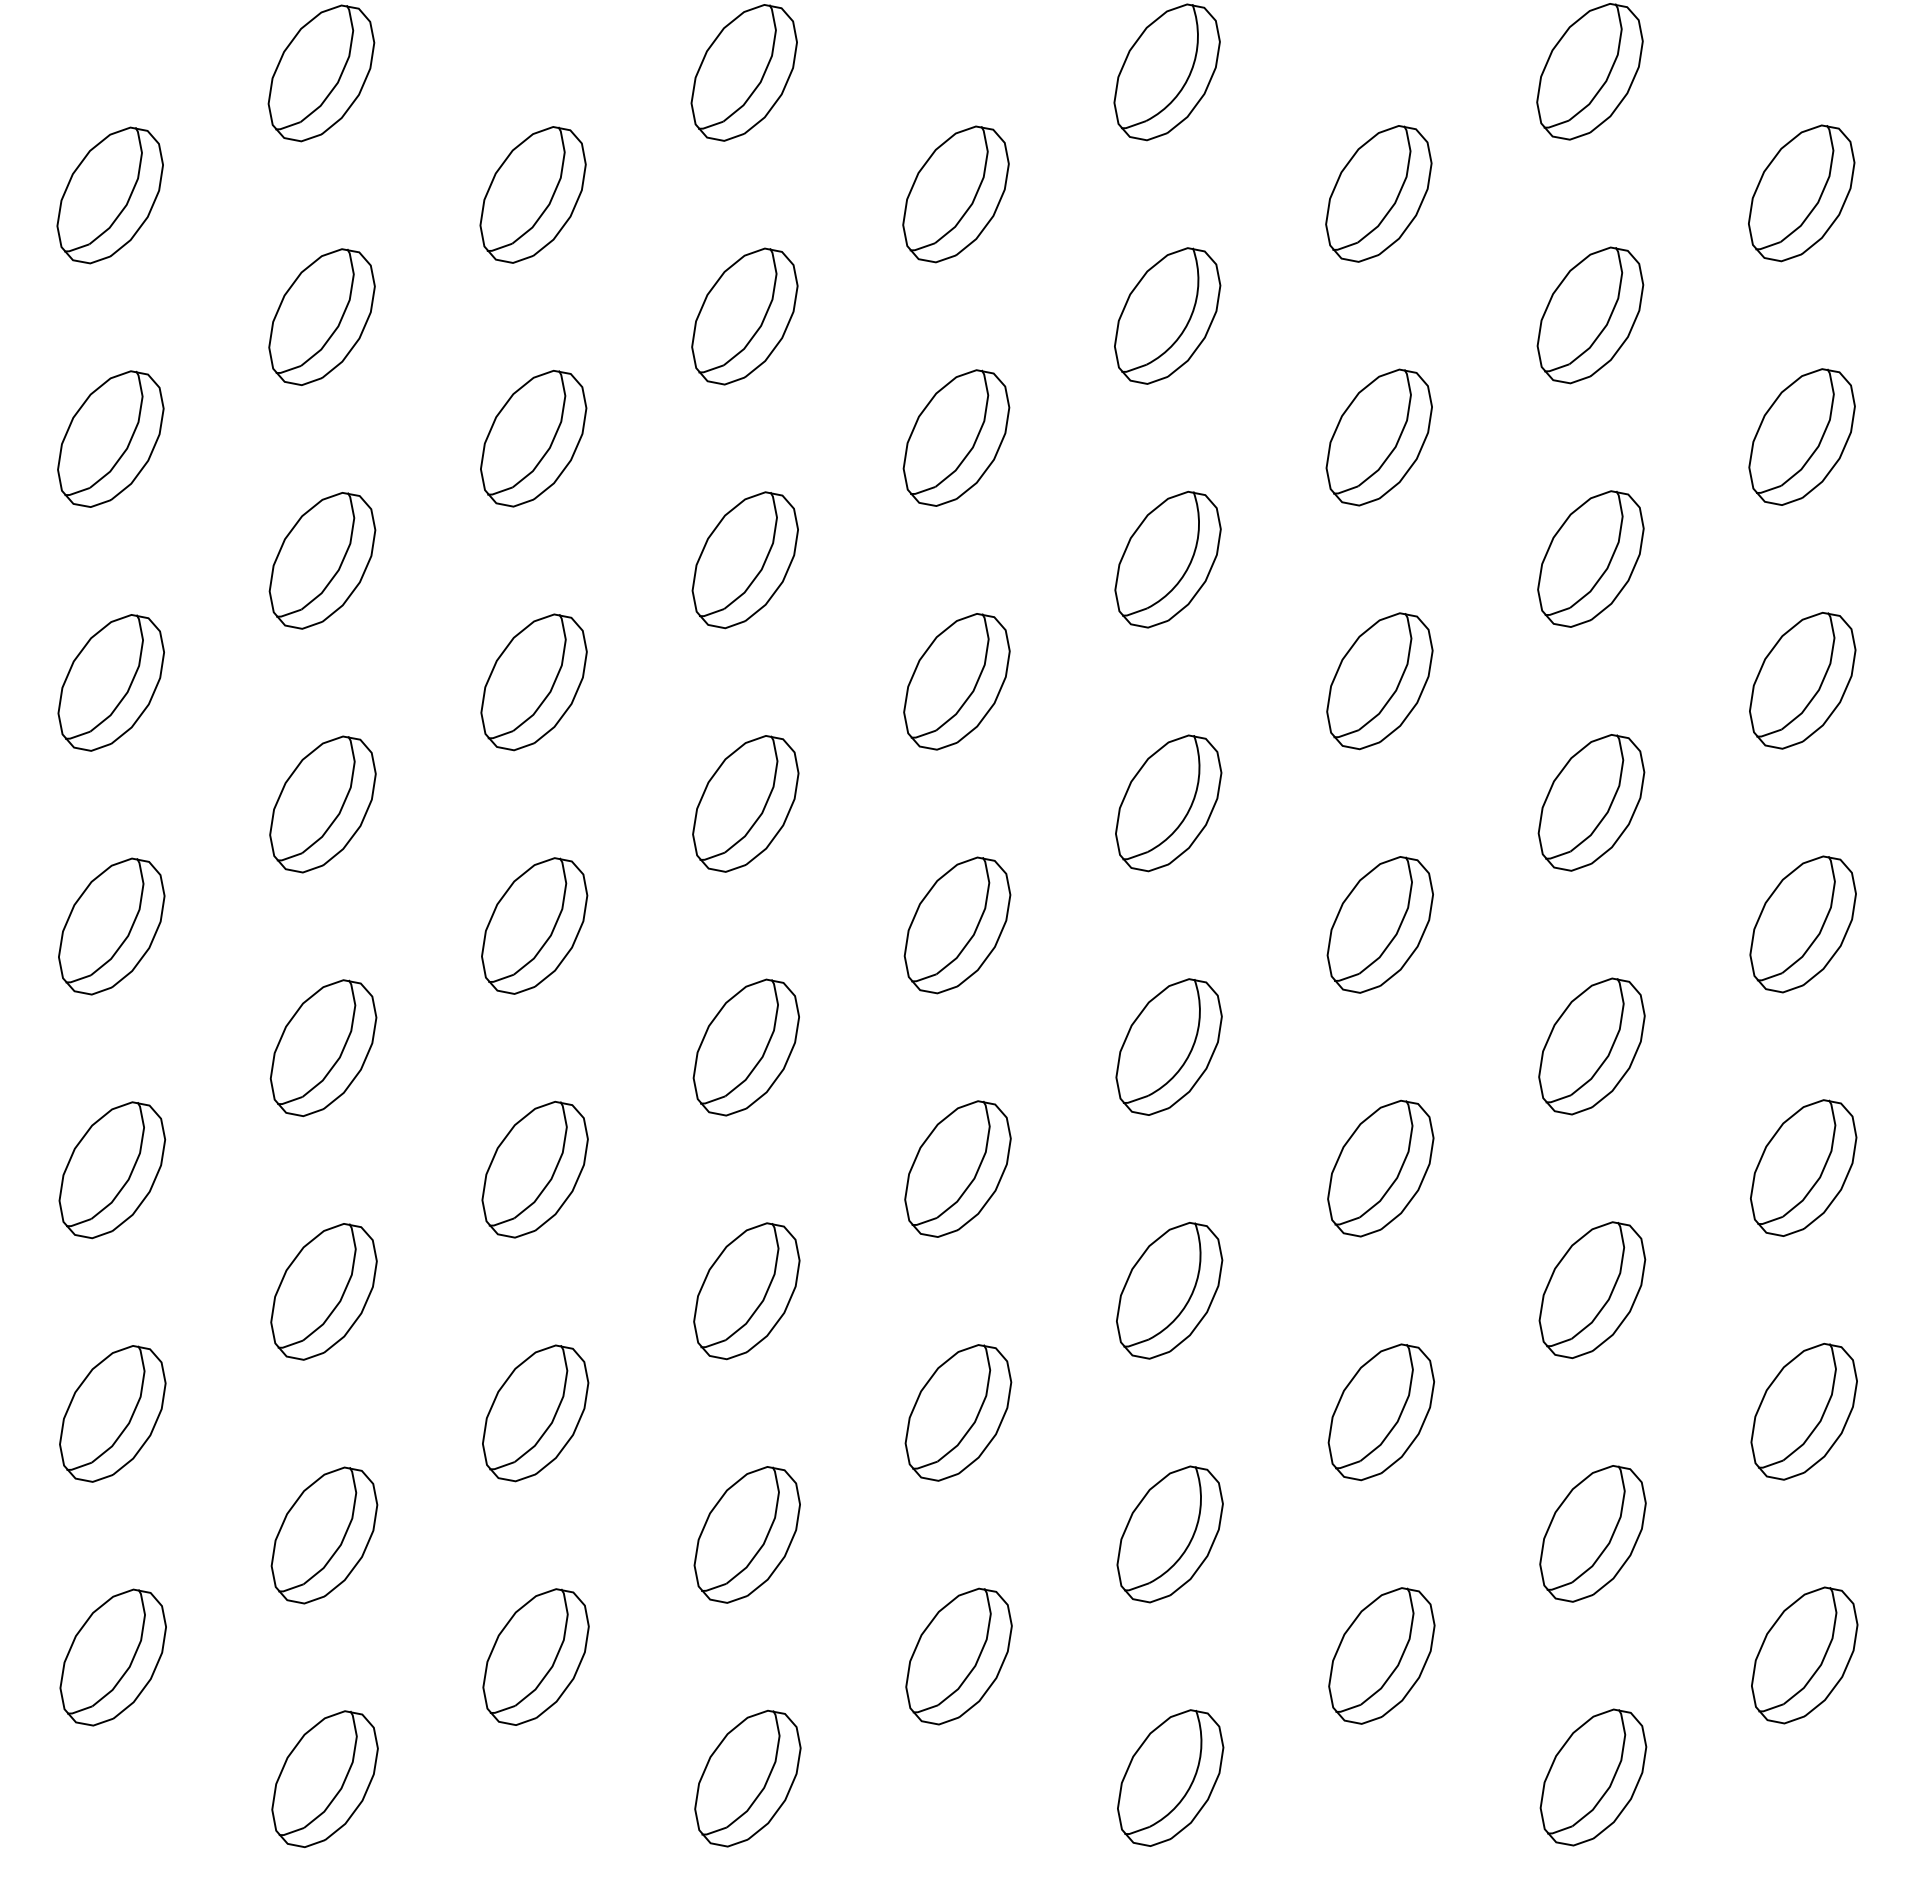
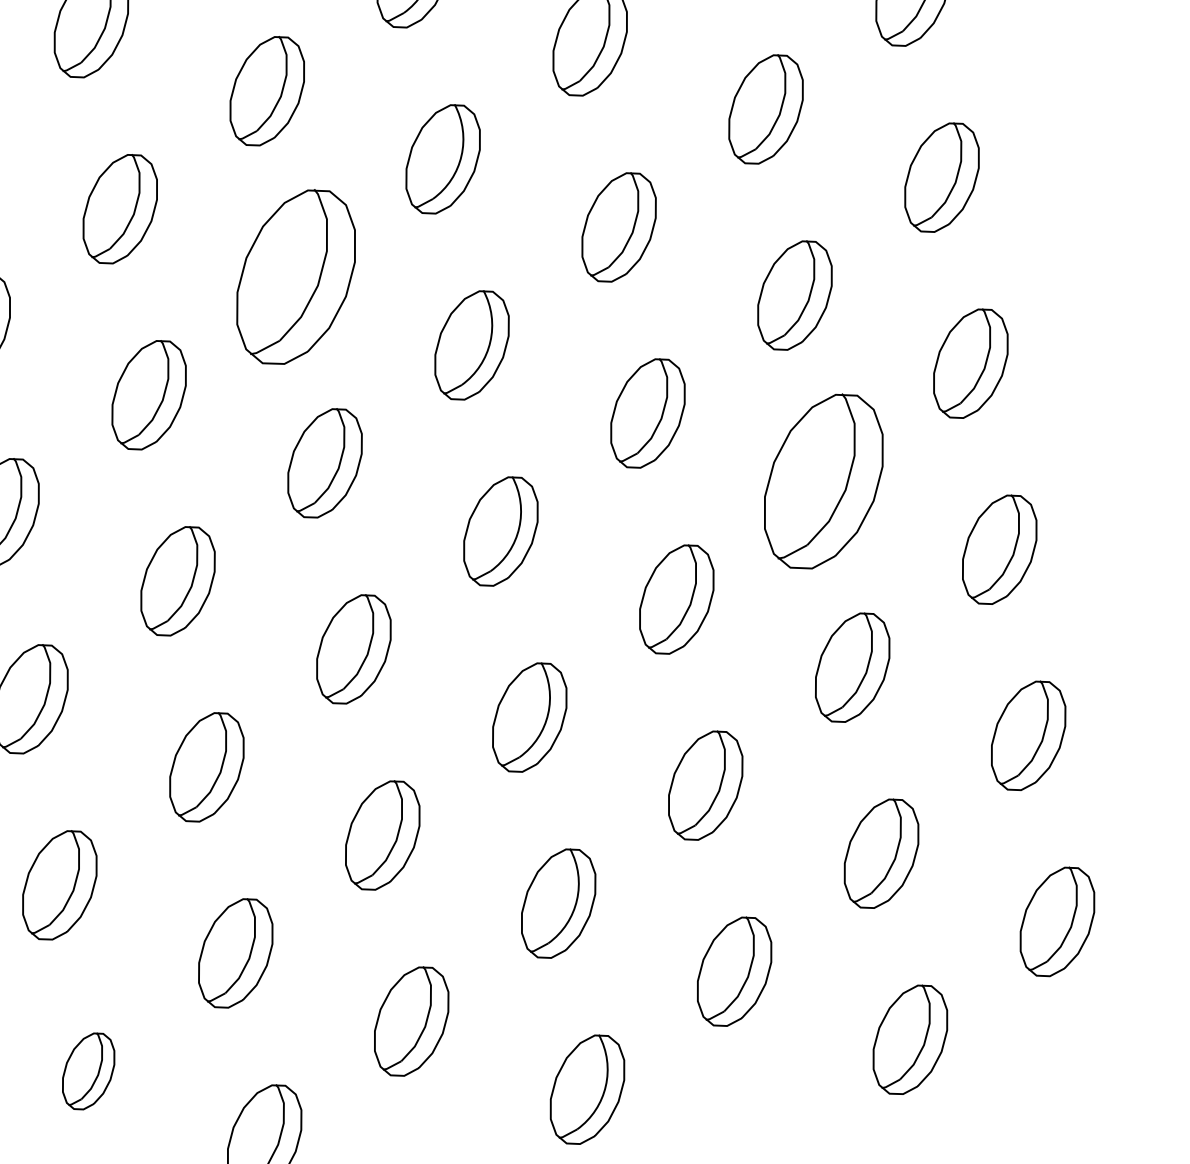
part: (956, 681) -> (295, 277), size x1.6
part: (1591, 1046) -> (823, 481), size x1.6
part: (535, 1656) -> (88, 1071), size x0.7

